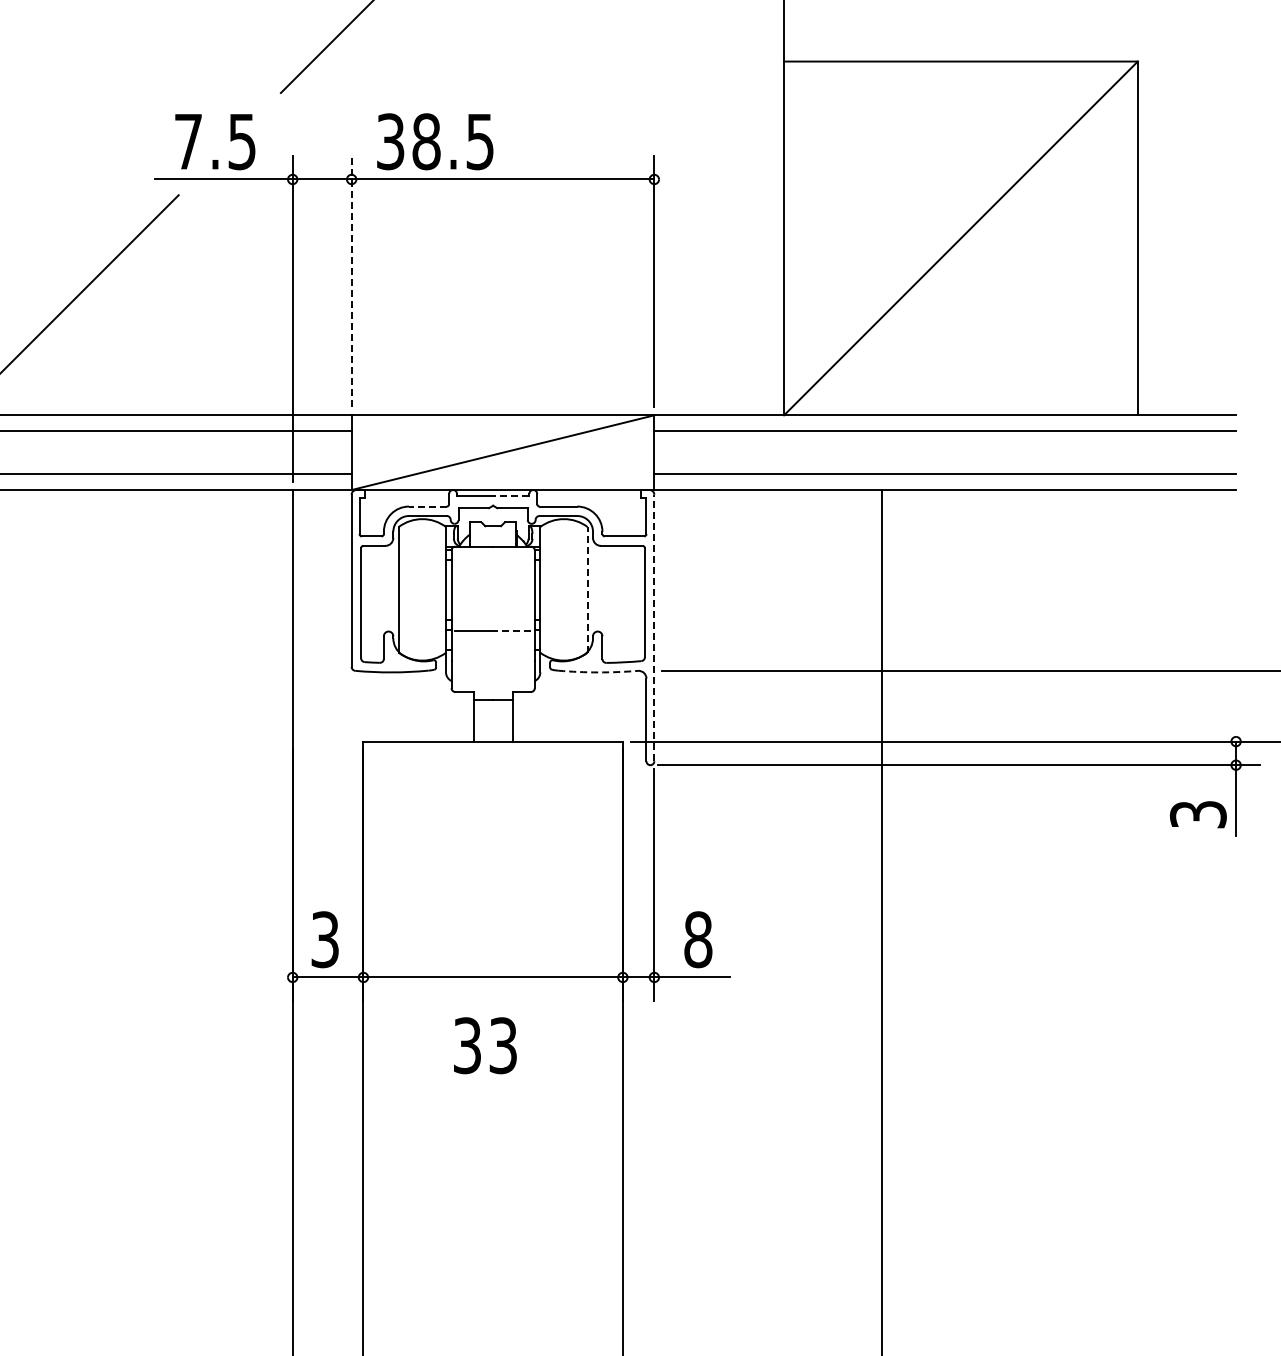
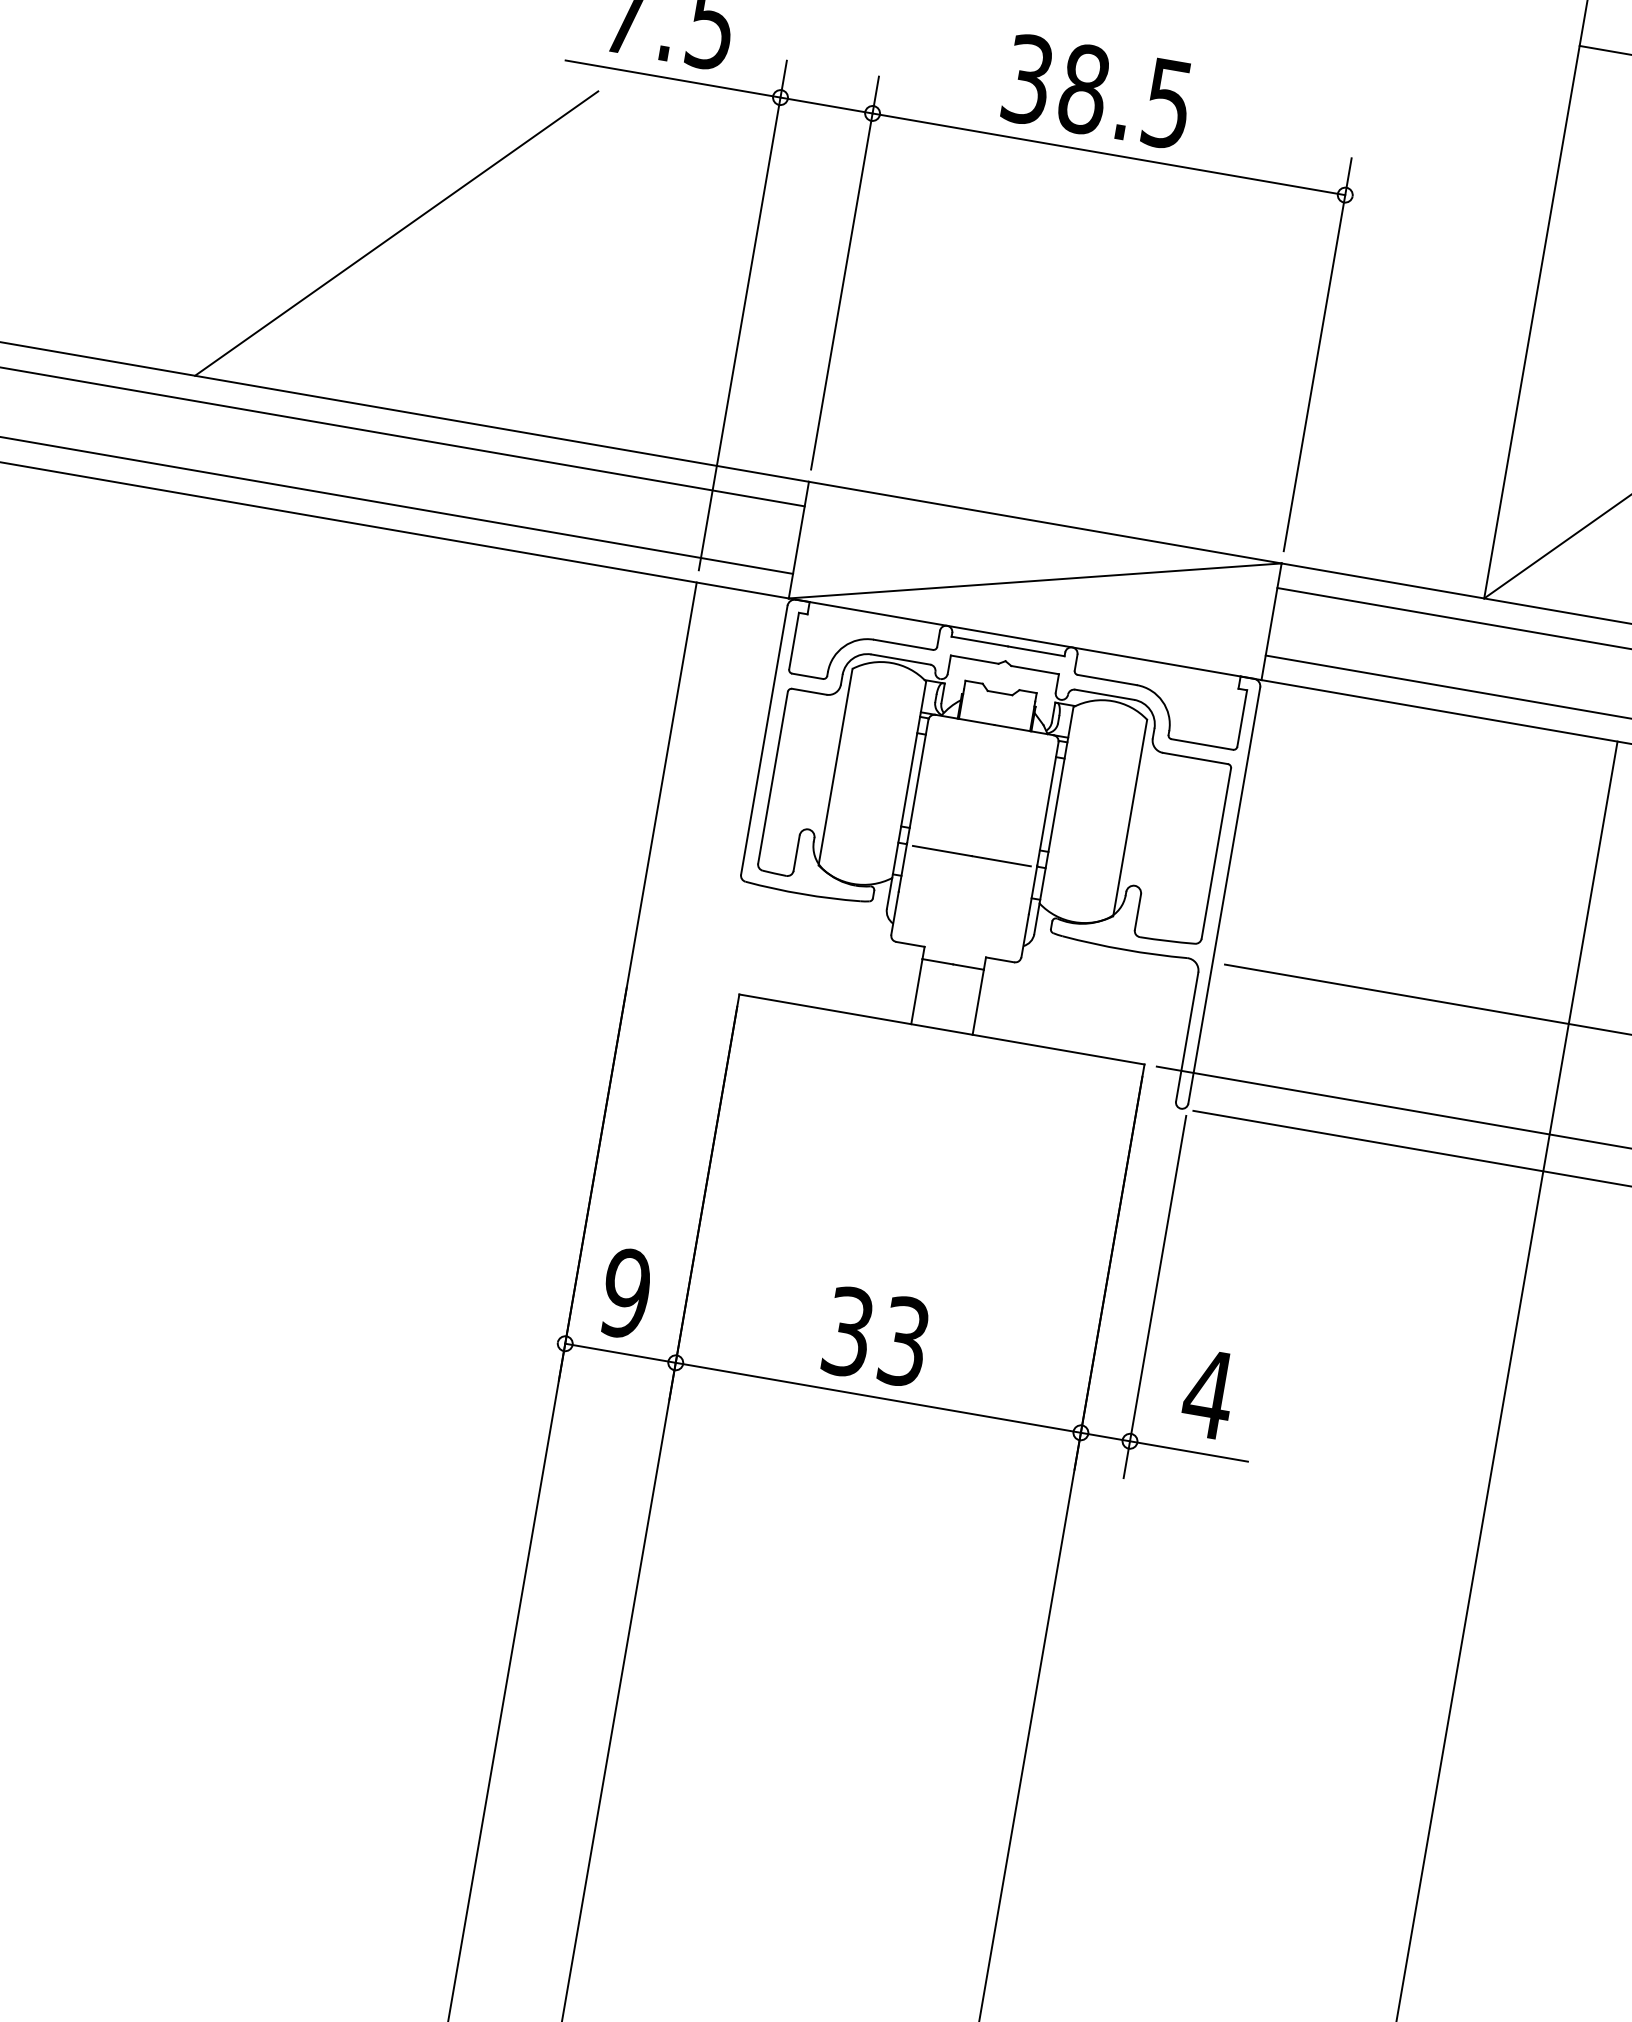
text: (435, 141) -> (1098, 91), moved
line: (351, 281) -> (844, 272), dashed -> solid
line: (510, 496) -> (1035, 651), dashed -> solid
line: (427, 506) -> (902, 644), dashed -> solid
line: (587, 589) -> (1130, 817), dashed -> solid
line: (654, 627) -> (1224, 894), dashed -> solid
line: (512, 630) -> (1002, 861), dashed -> solid
arc: (598, 672) -> (1125, 949), dashed -> solid
text: (325, 939) -> (626, 1293), 3 -> 9
text: (698, 939) -> (1209, 1393), 8 -> 4
text: (485, 1045) -> (876, 1336), moved

